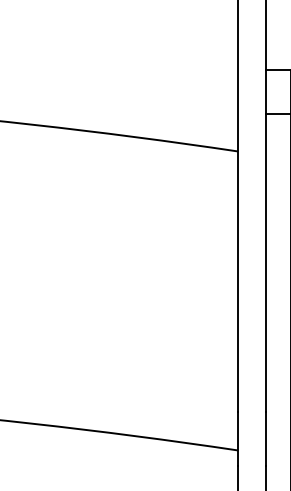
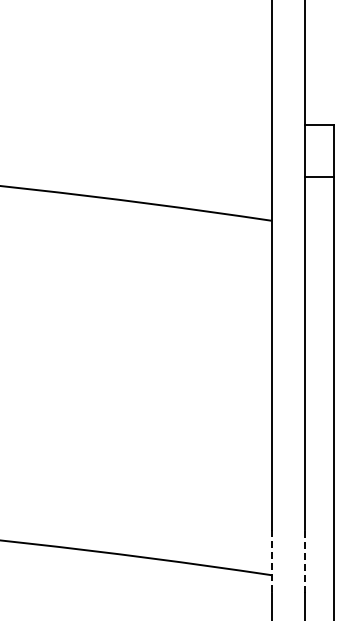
line: (238, 438) -> (271, 561), solid -> dashed
line: (265, 438) -> (304, 561), solid -> dashed

